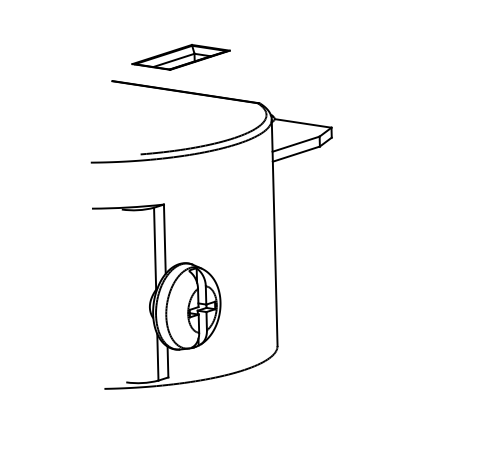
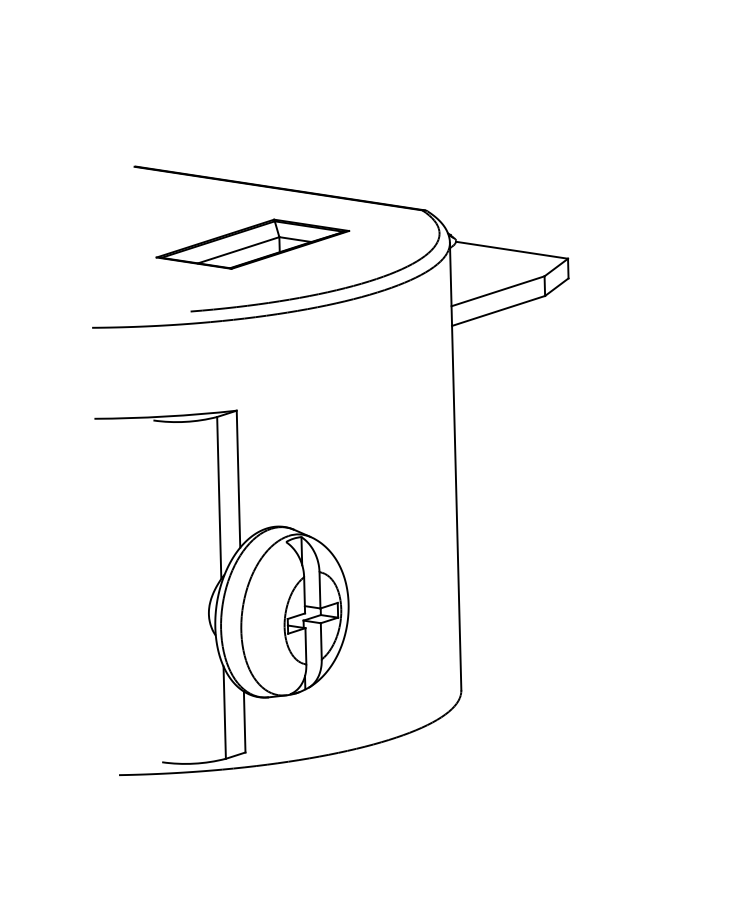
part: (180, 57) -> (251, 244), moved

